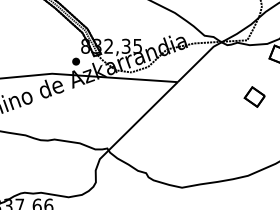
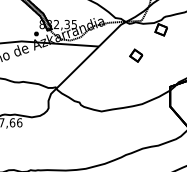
part: (255, 96) -> (136, 55), moved

